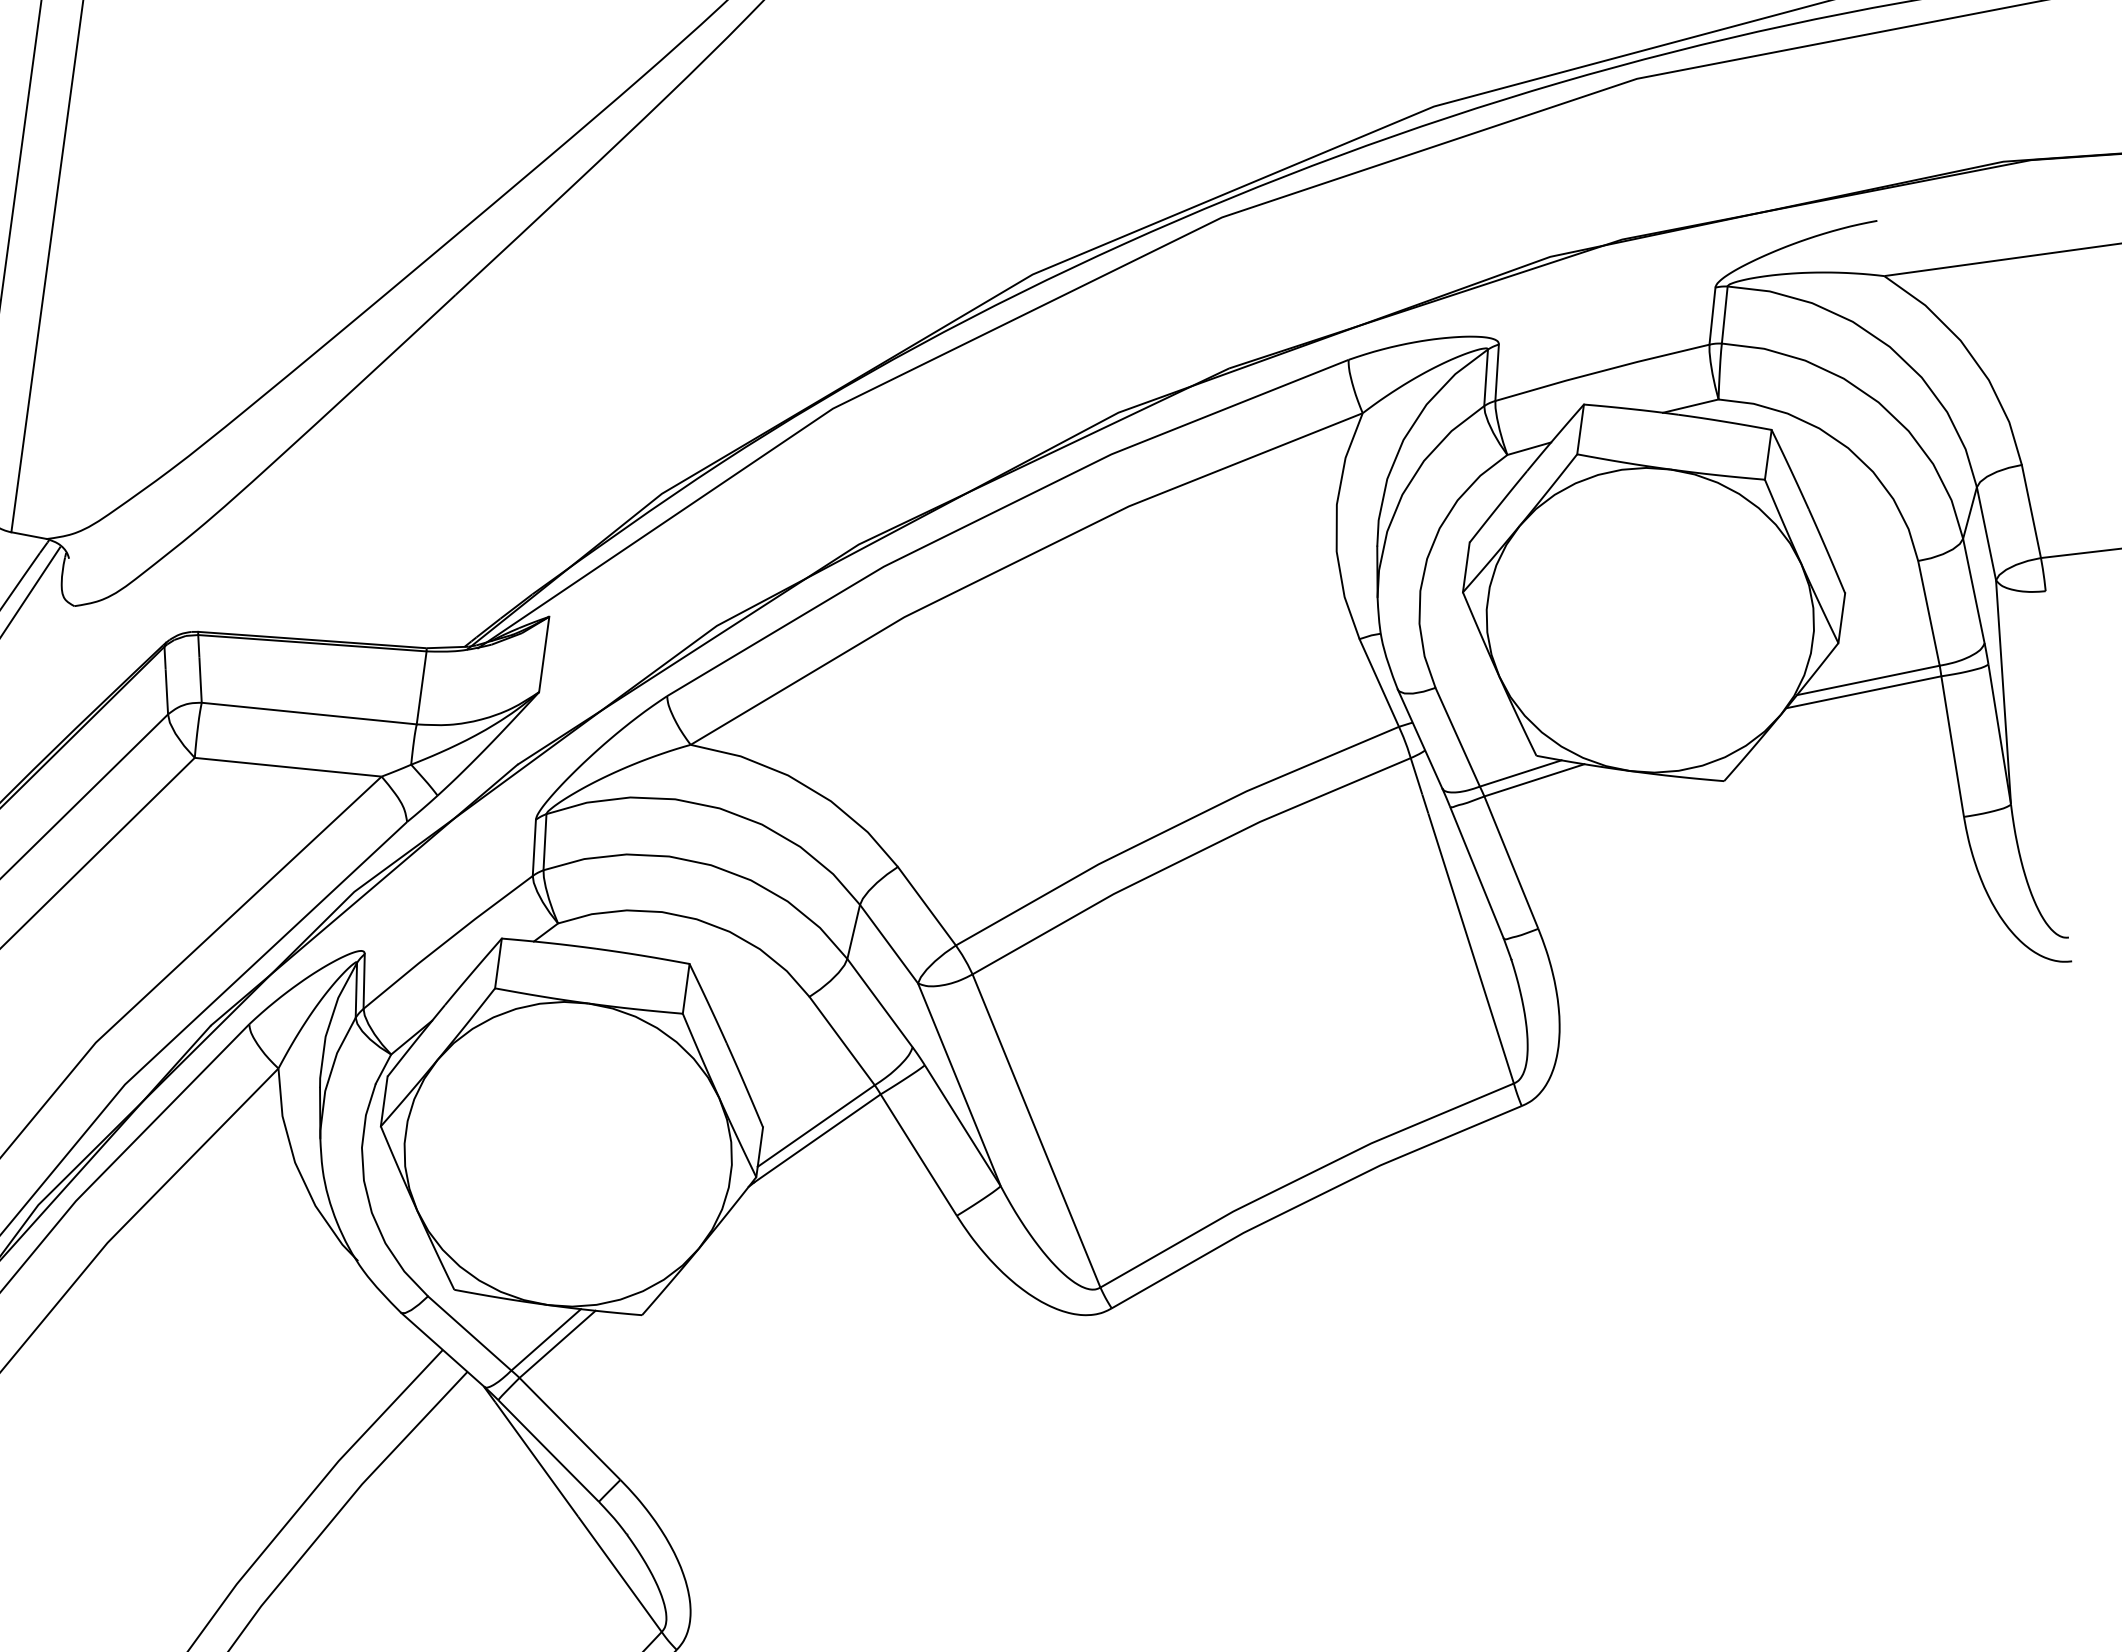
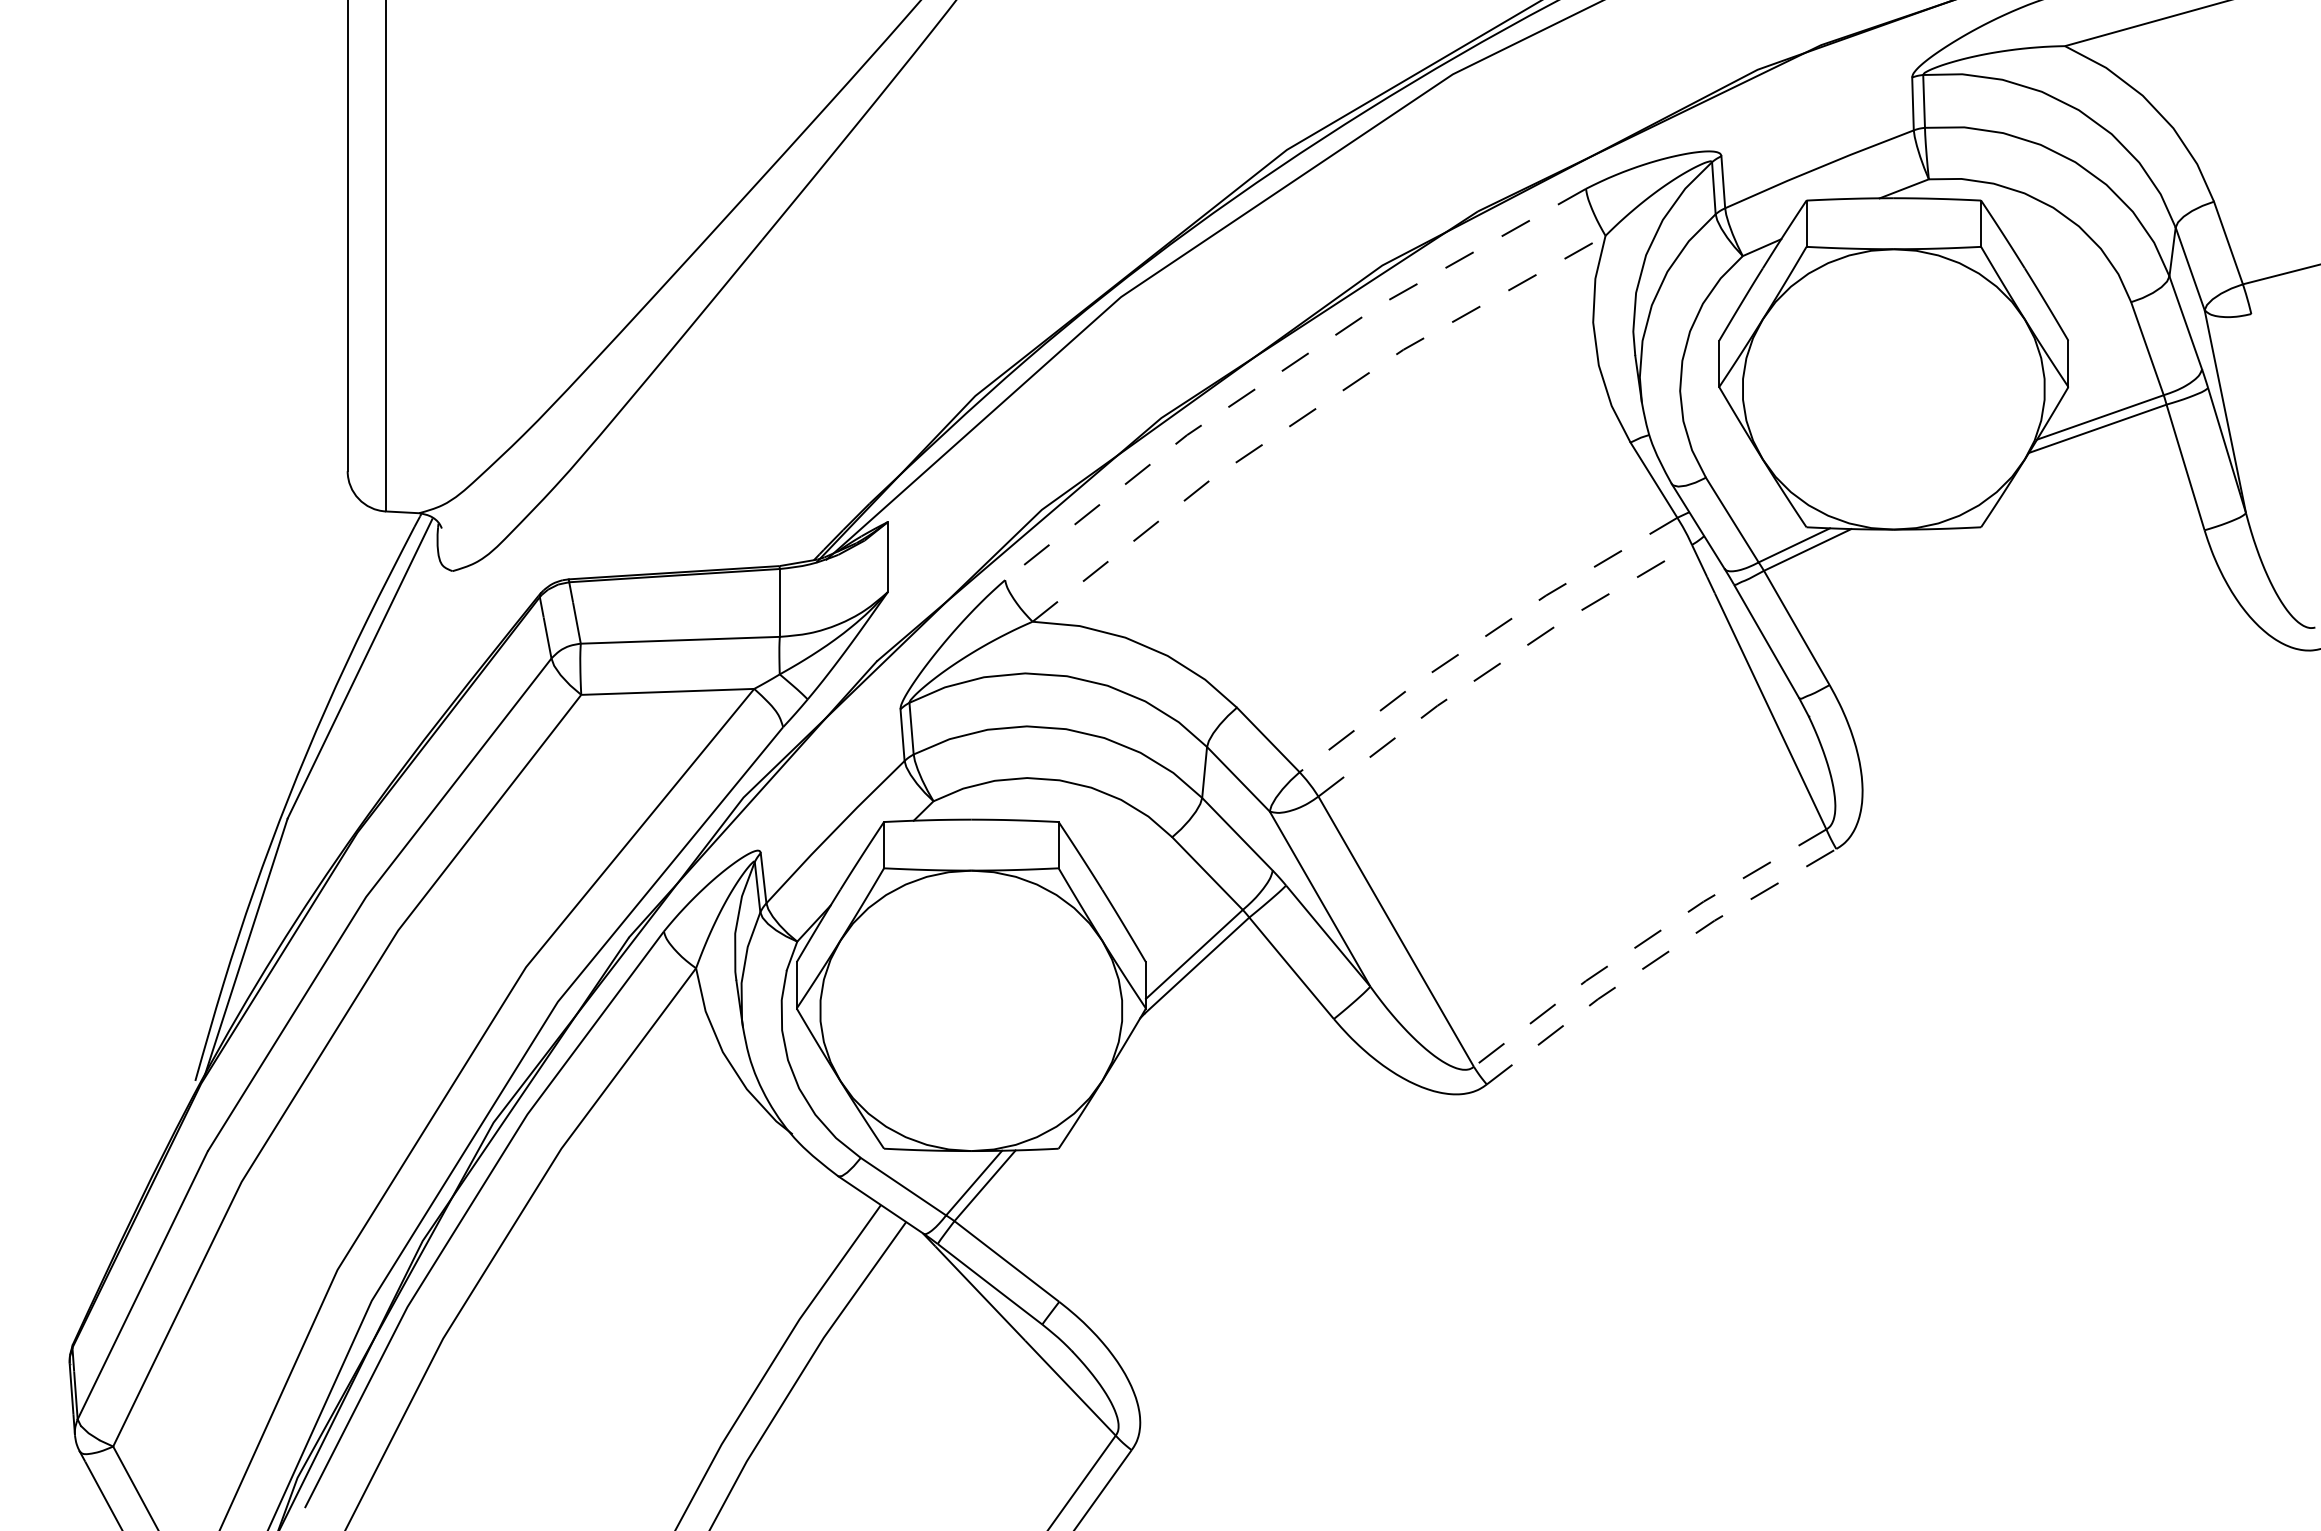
line: (998, 510) -> (1284, 369), solid -> dashed
line: (1017, 561) -> (1308, 413), solid -> dashed
line: (1172, 828) -> (1483, 638), solid -> dashed
line: (1187, 857) -> (1500, 663), solid -> dashed
line: (1302, 1177) -> (1644, 941), solid -> dashed
line: (1312, 1198) -> (1656, 959), solid -> dashed

